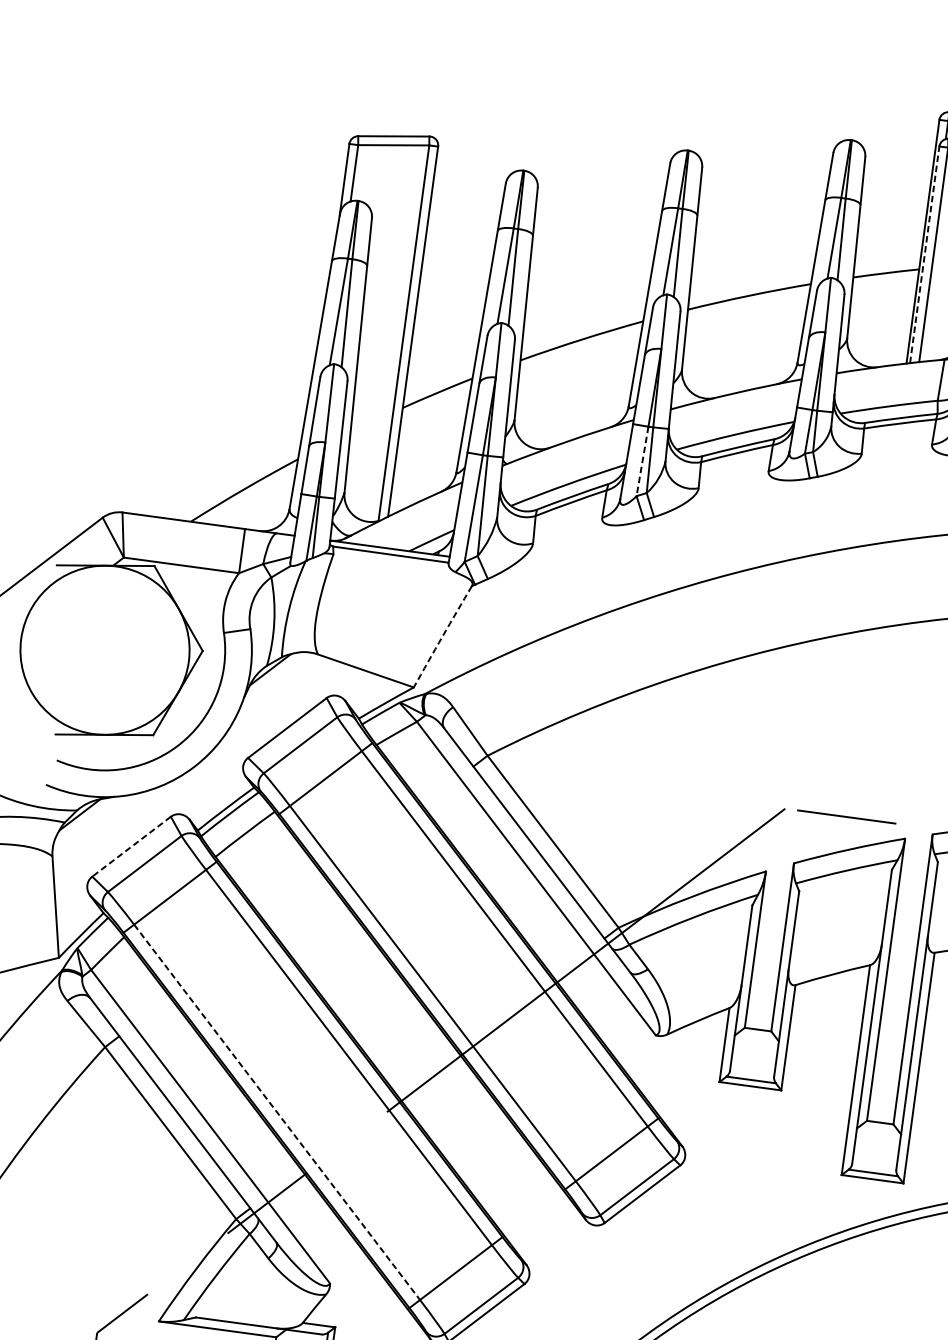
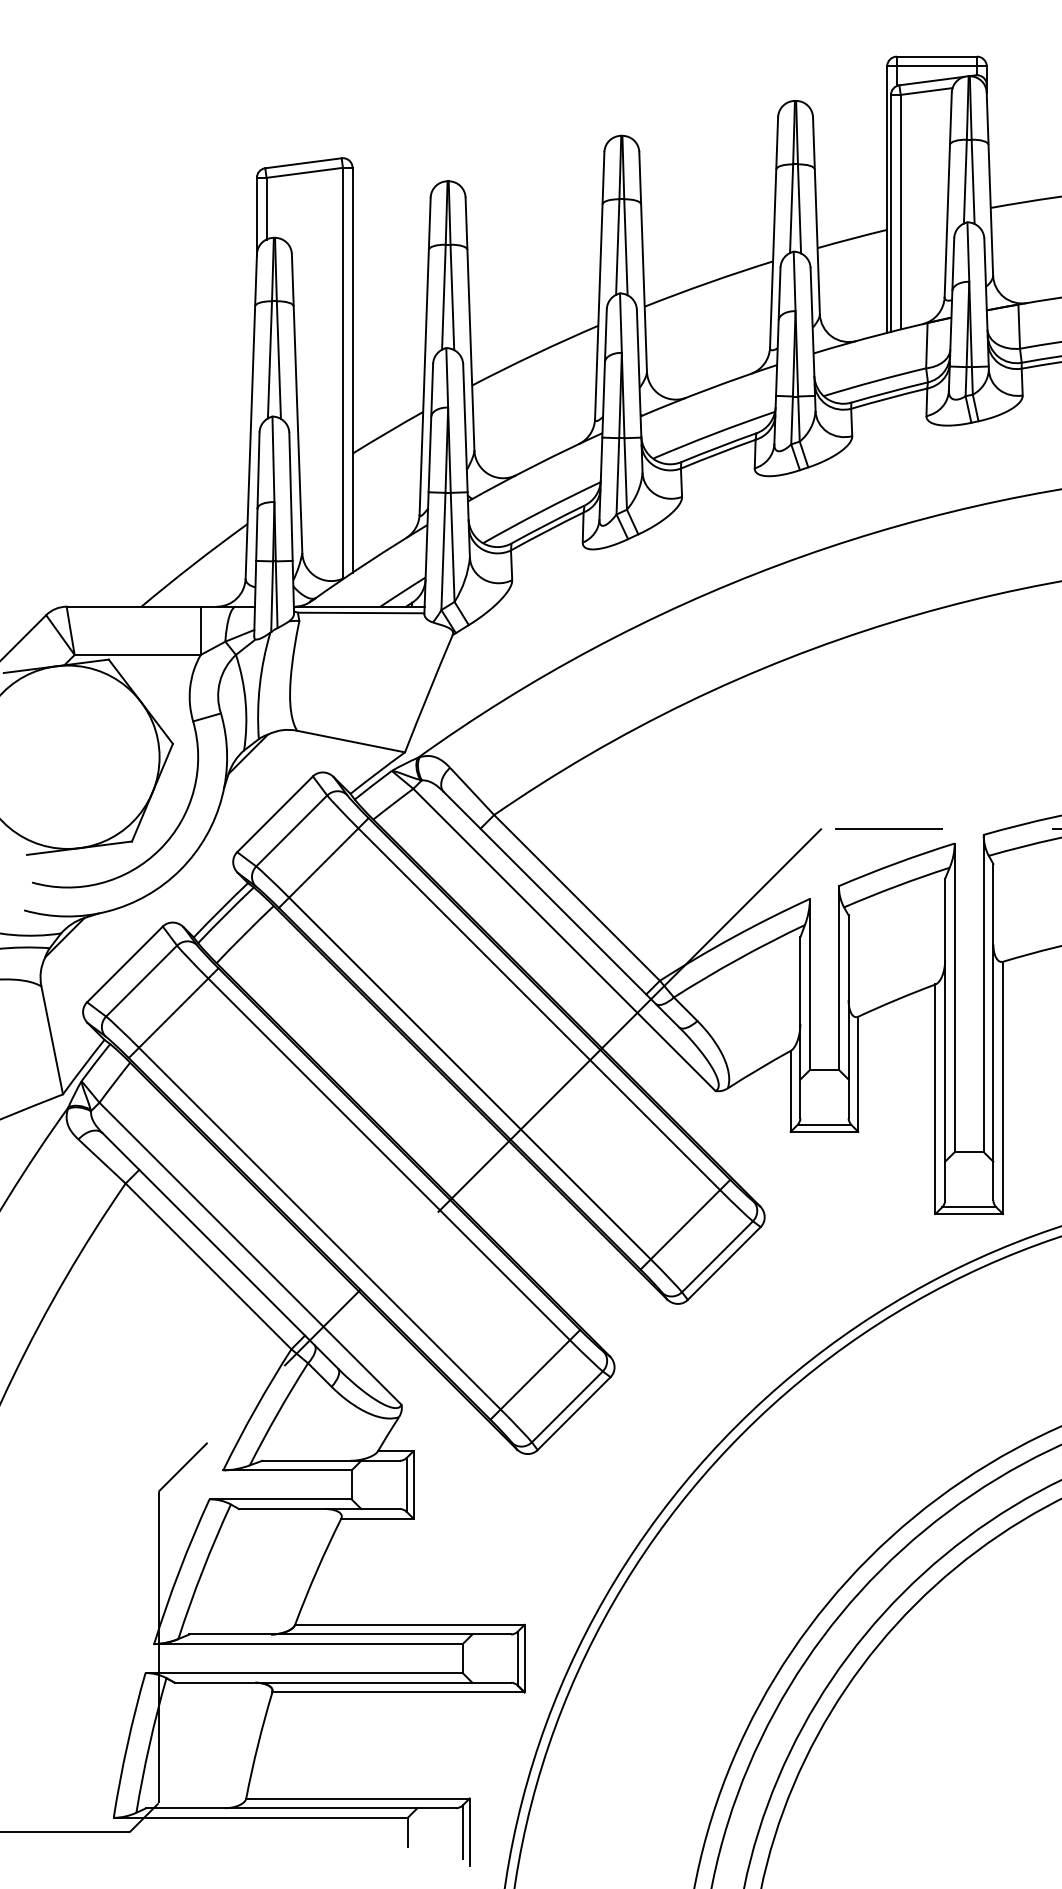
line: (925, 254) -> (891, 212), dashed -> solid
line: (642, 461) -> (617, 476), dashed -> solid
arc: (442, 636) -> (428, 693), dashed -> solid
line: (131, 846) -> (124, 964), dashed -> solid
line: (276, 1112) -> (319, 1228), dashed -> solid

